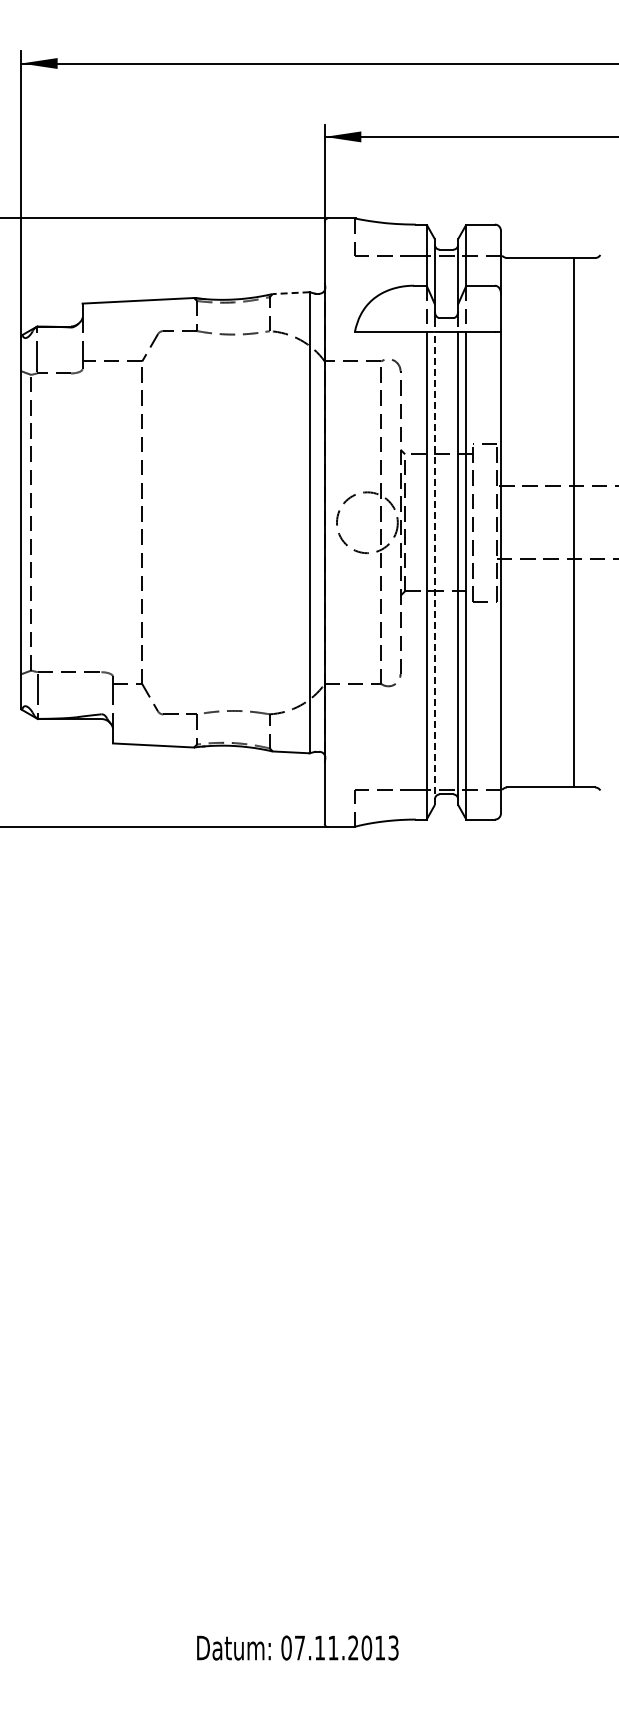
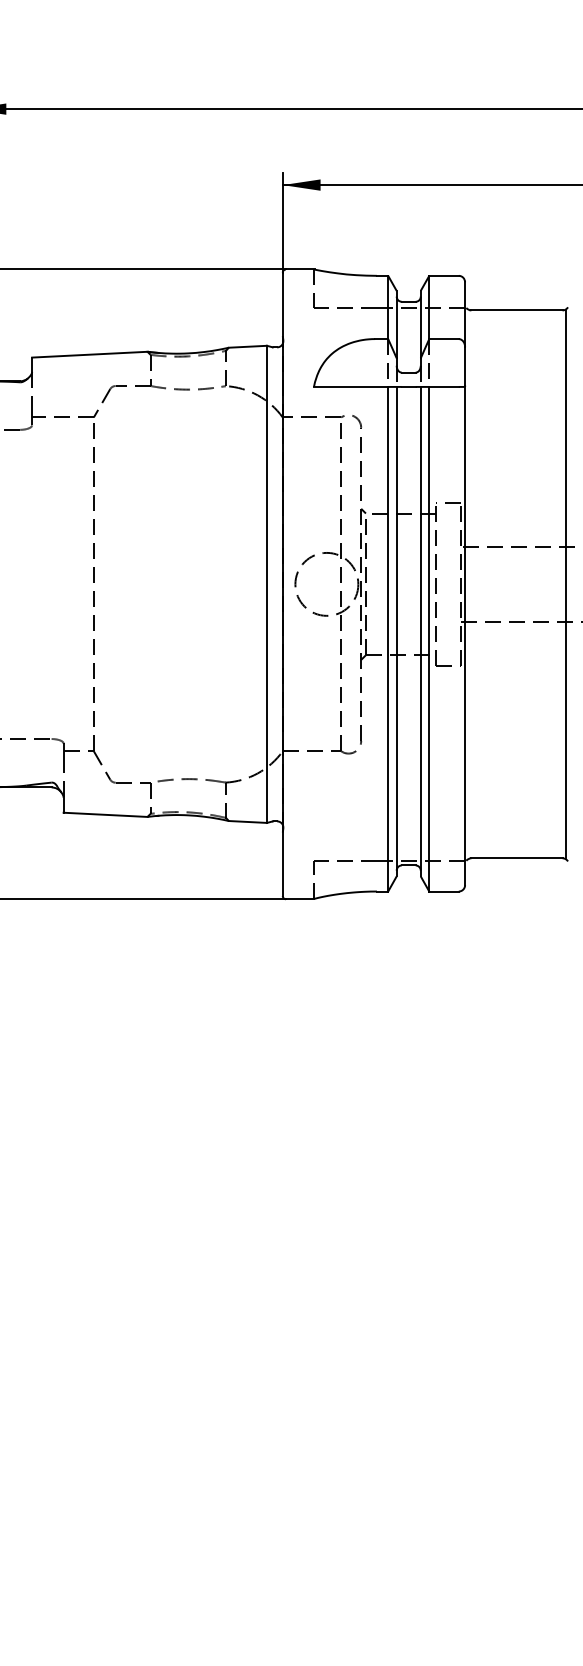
line: (290, 293) -> (247, 347), dashed -> solid
line: (573, 522) -> (566, 584), moved
line: (434, 567) -> (396, 630), dashed -> solid

